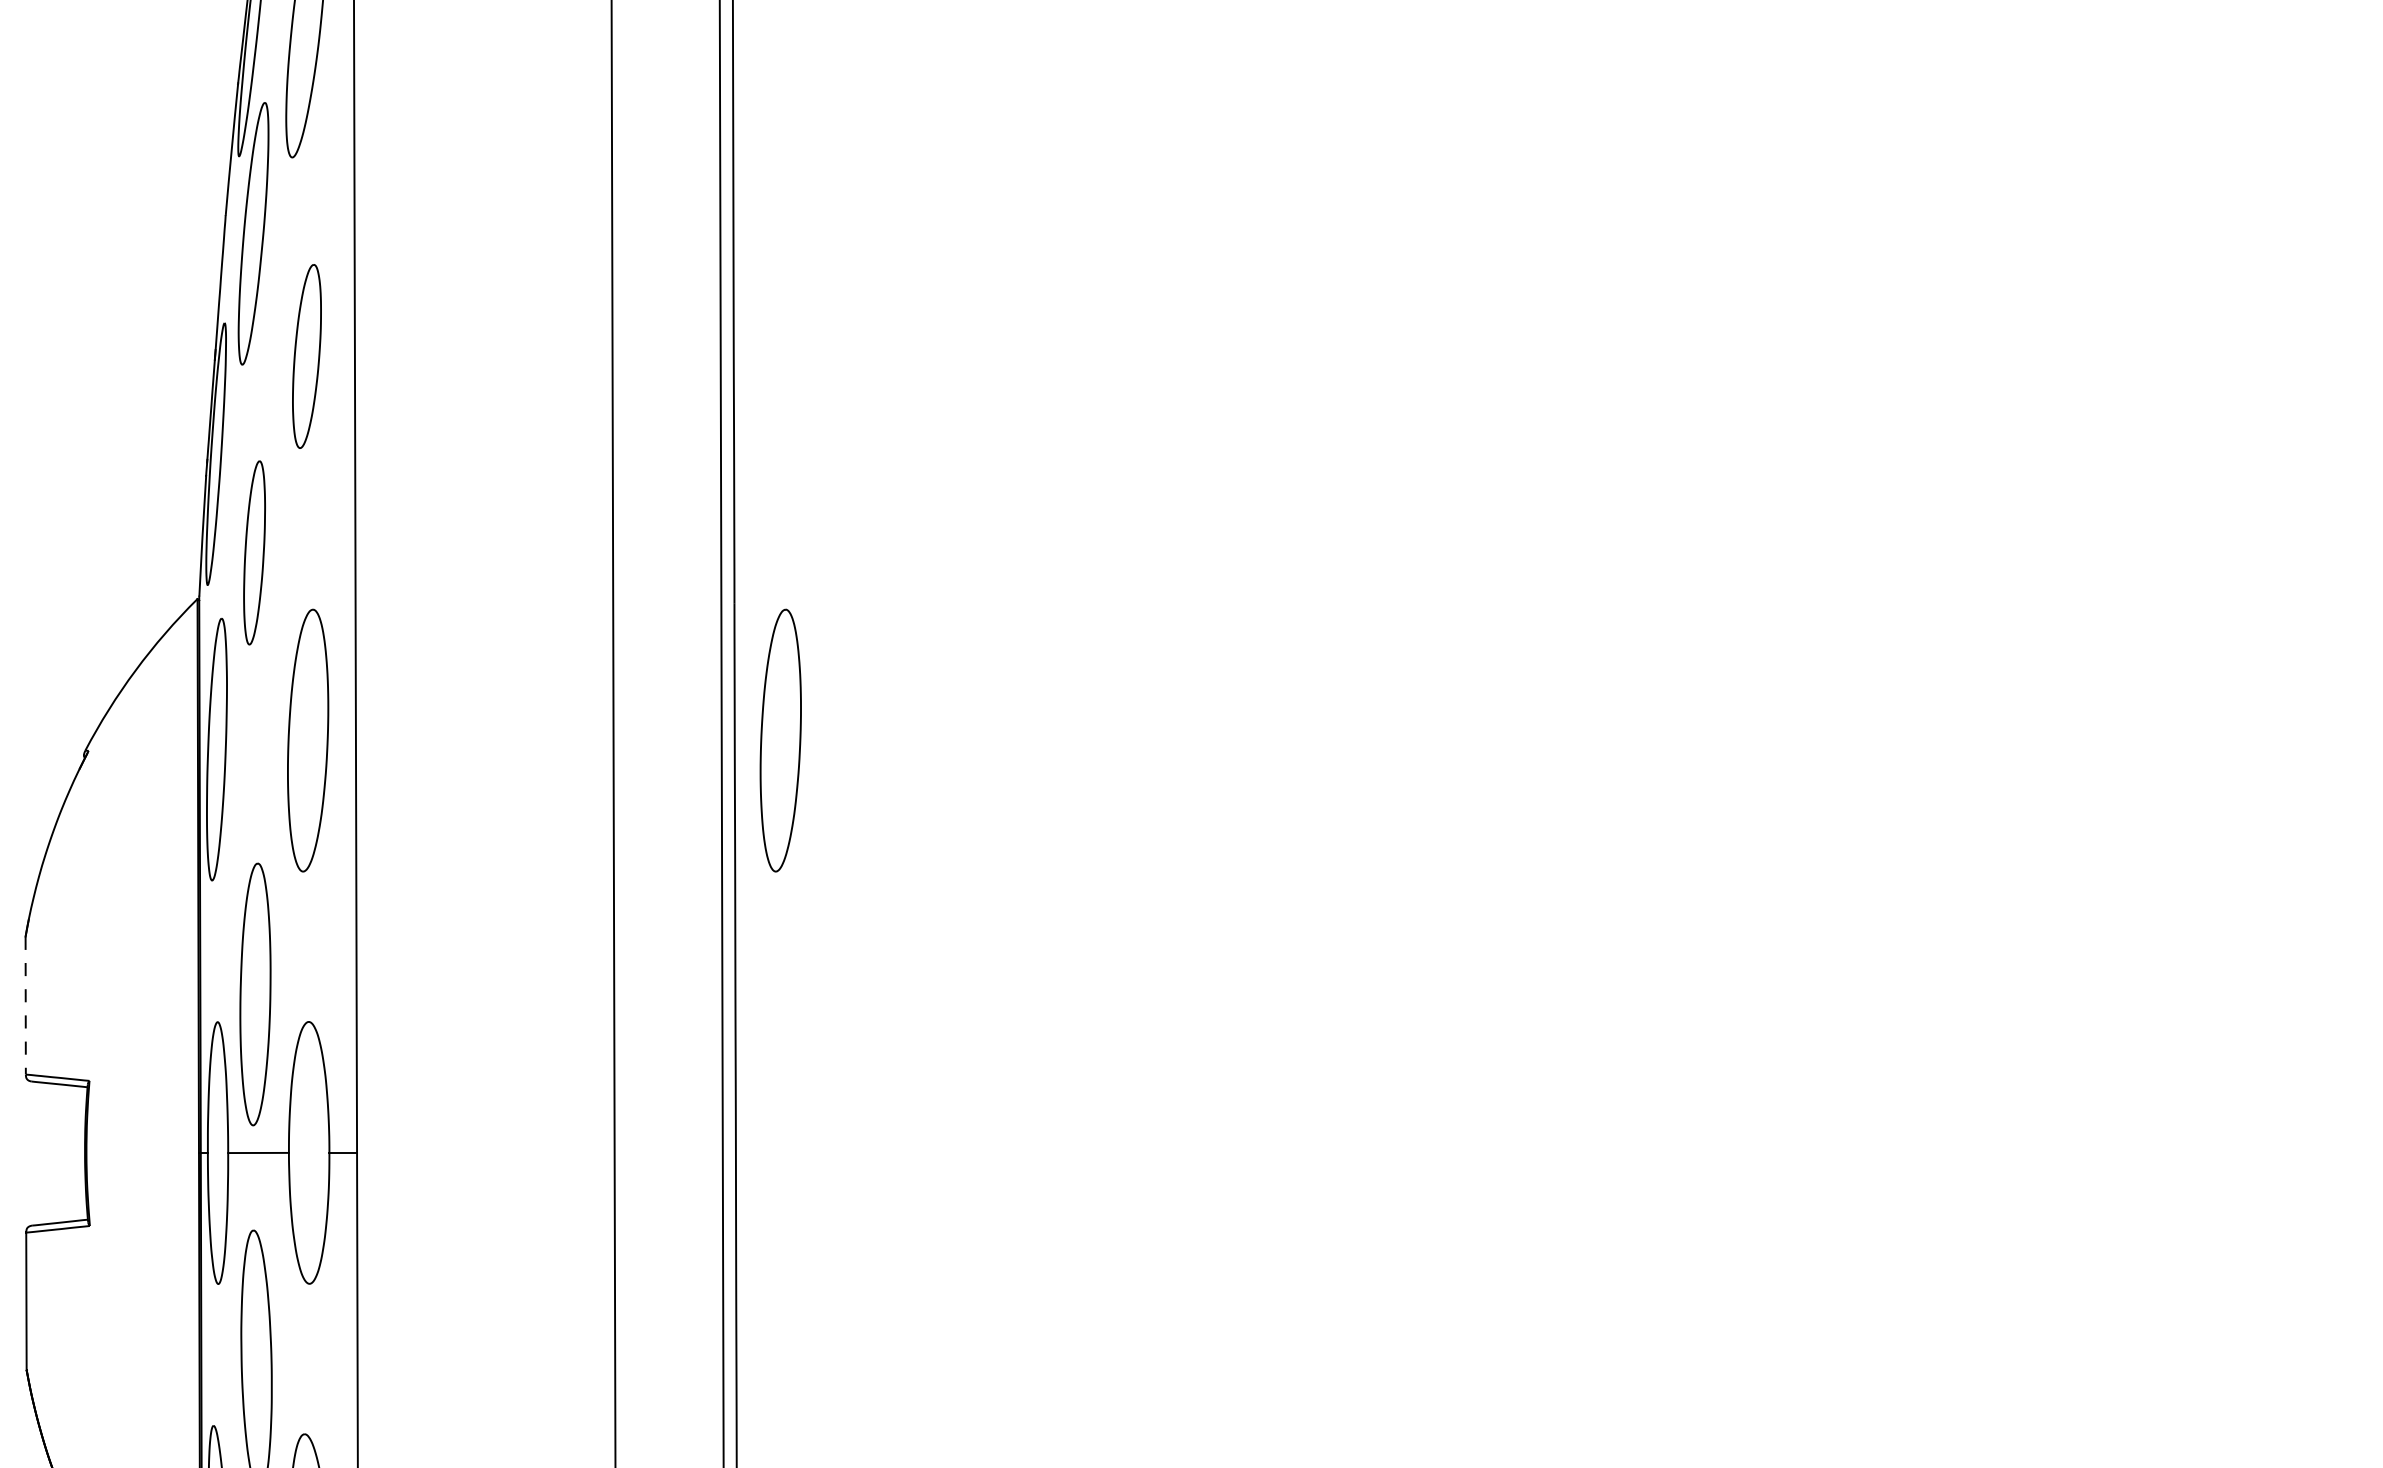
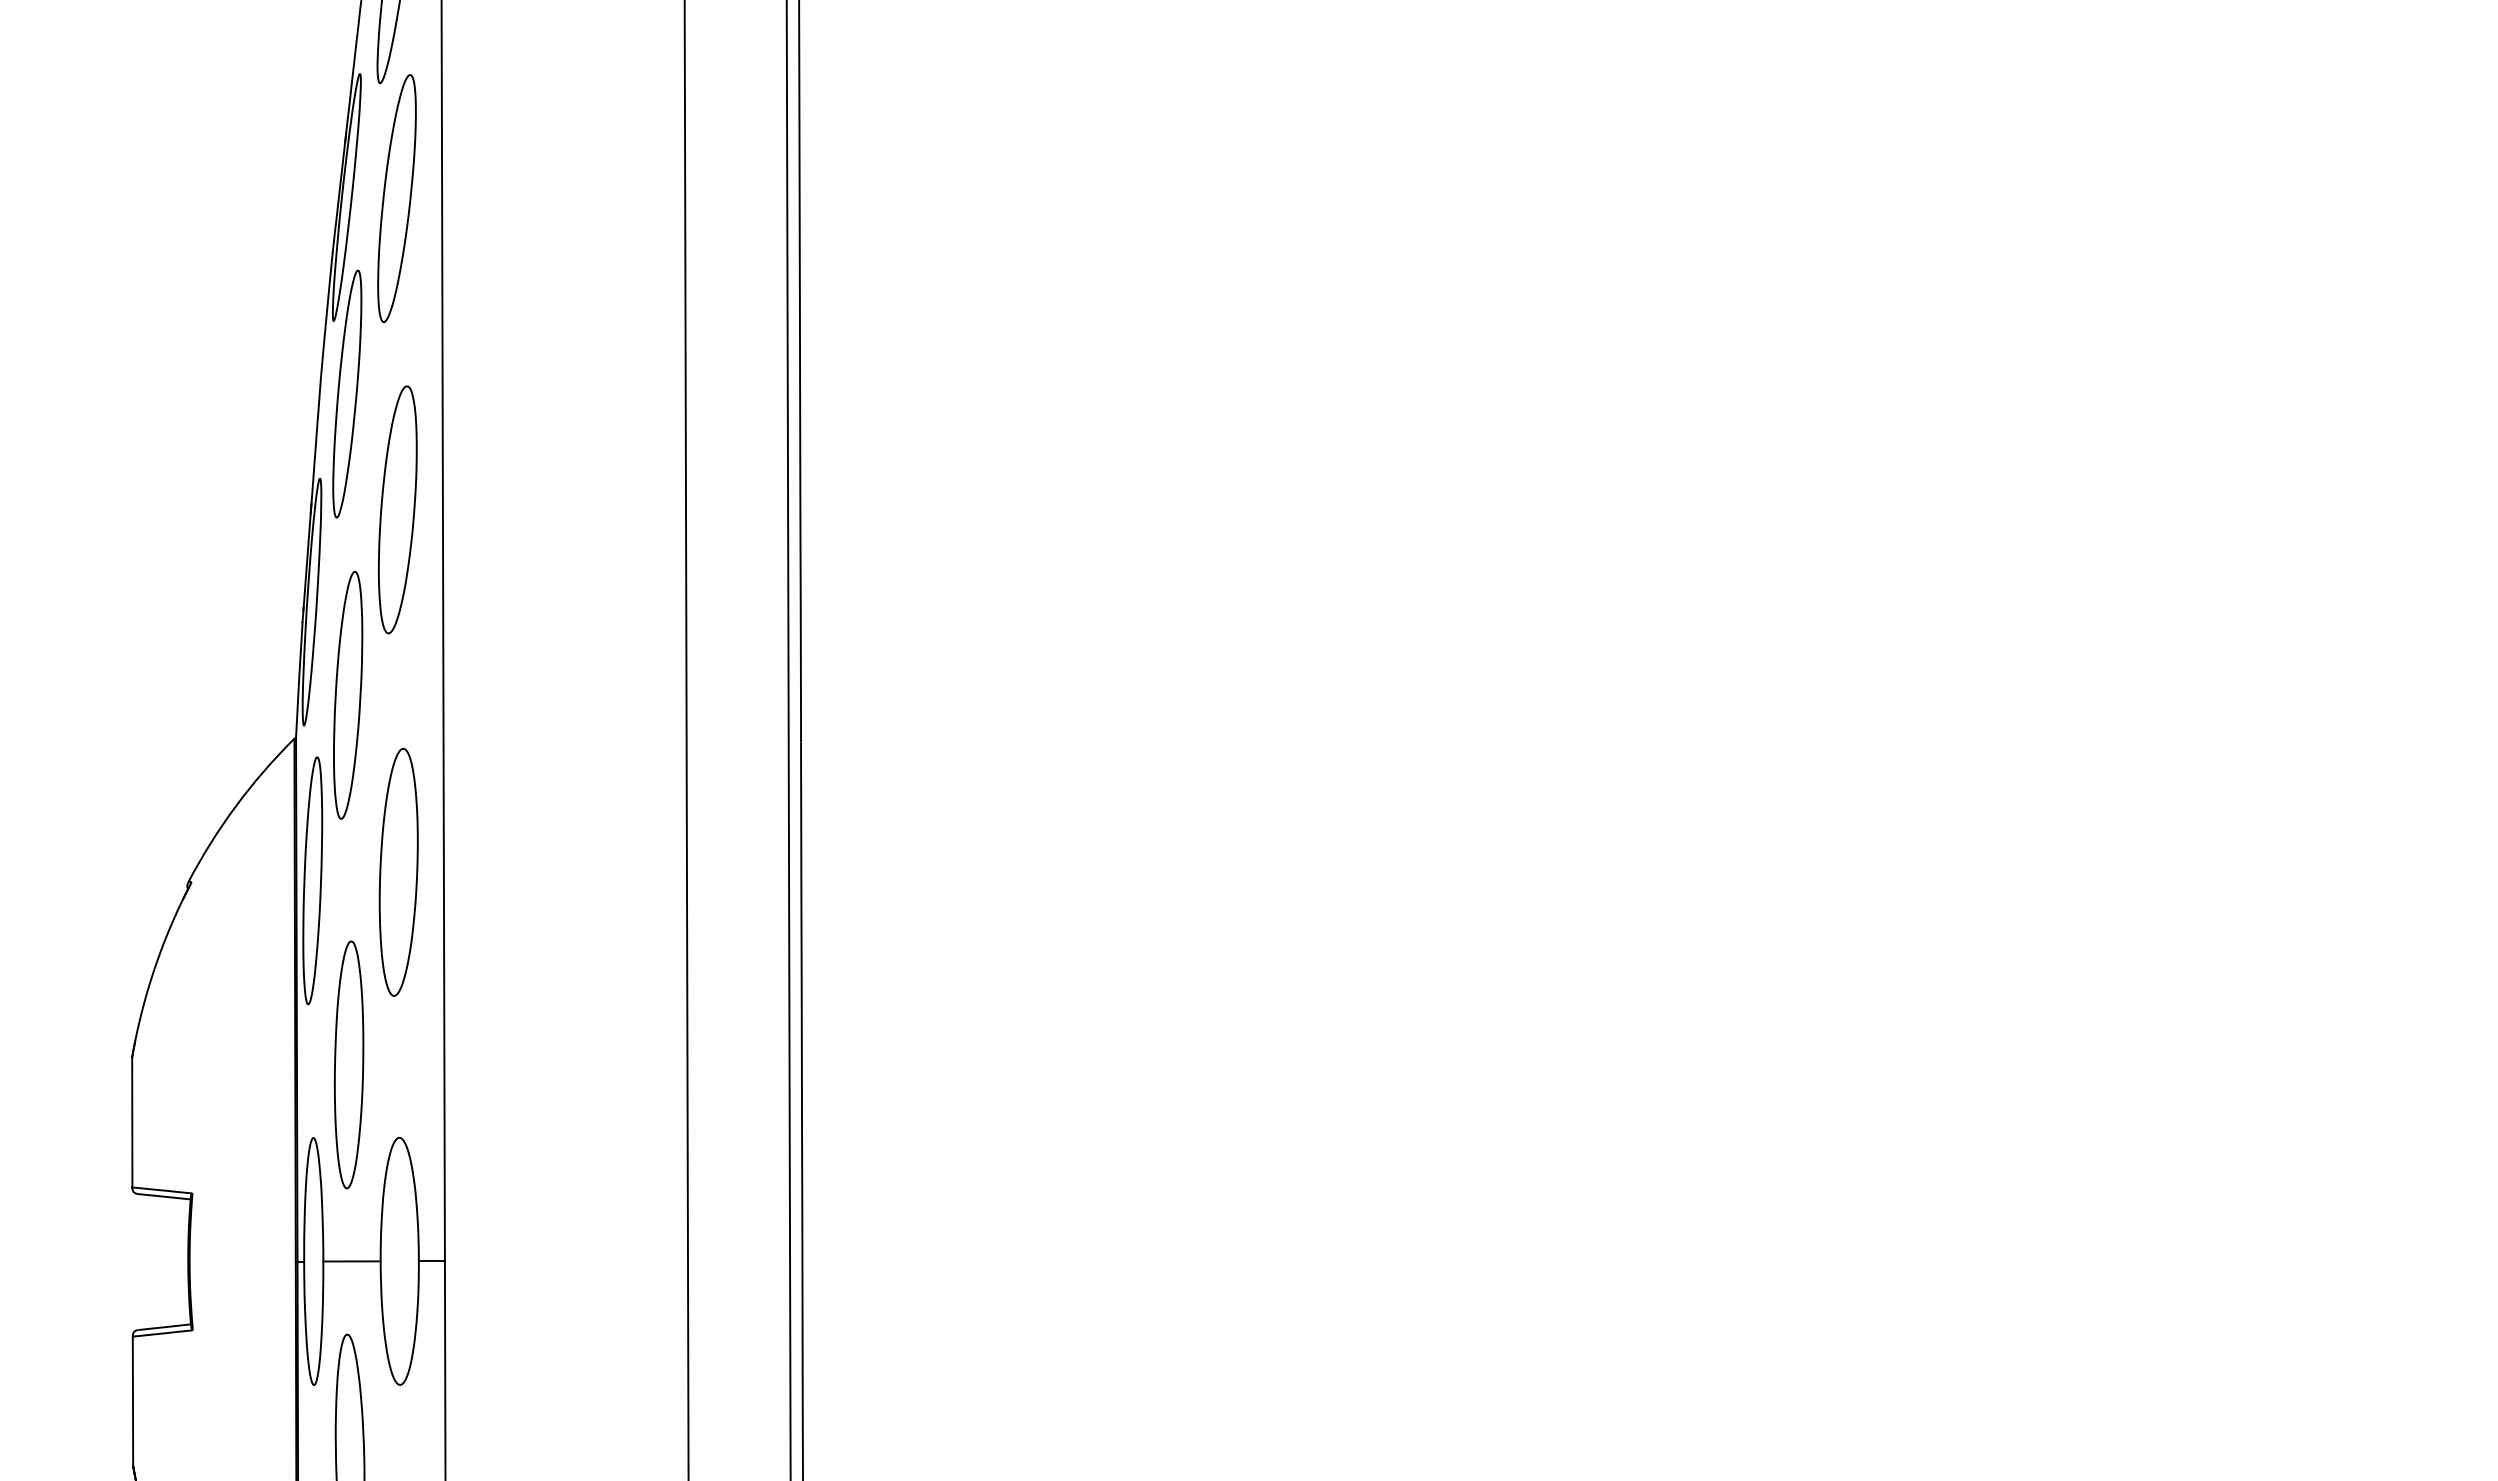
part: (306, 356) -> (397, 509), size x1.43
part: (254, 552) -> (348, 694), size x1.43
part: (780, 740) -> (844, 872), removed
part: (255, 994) -> (349, 1064), moved
line: (25, 1005) -> (132, 1122), dashed -> solid

